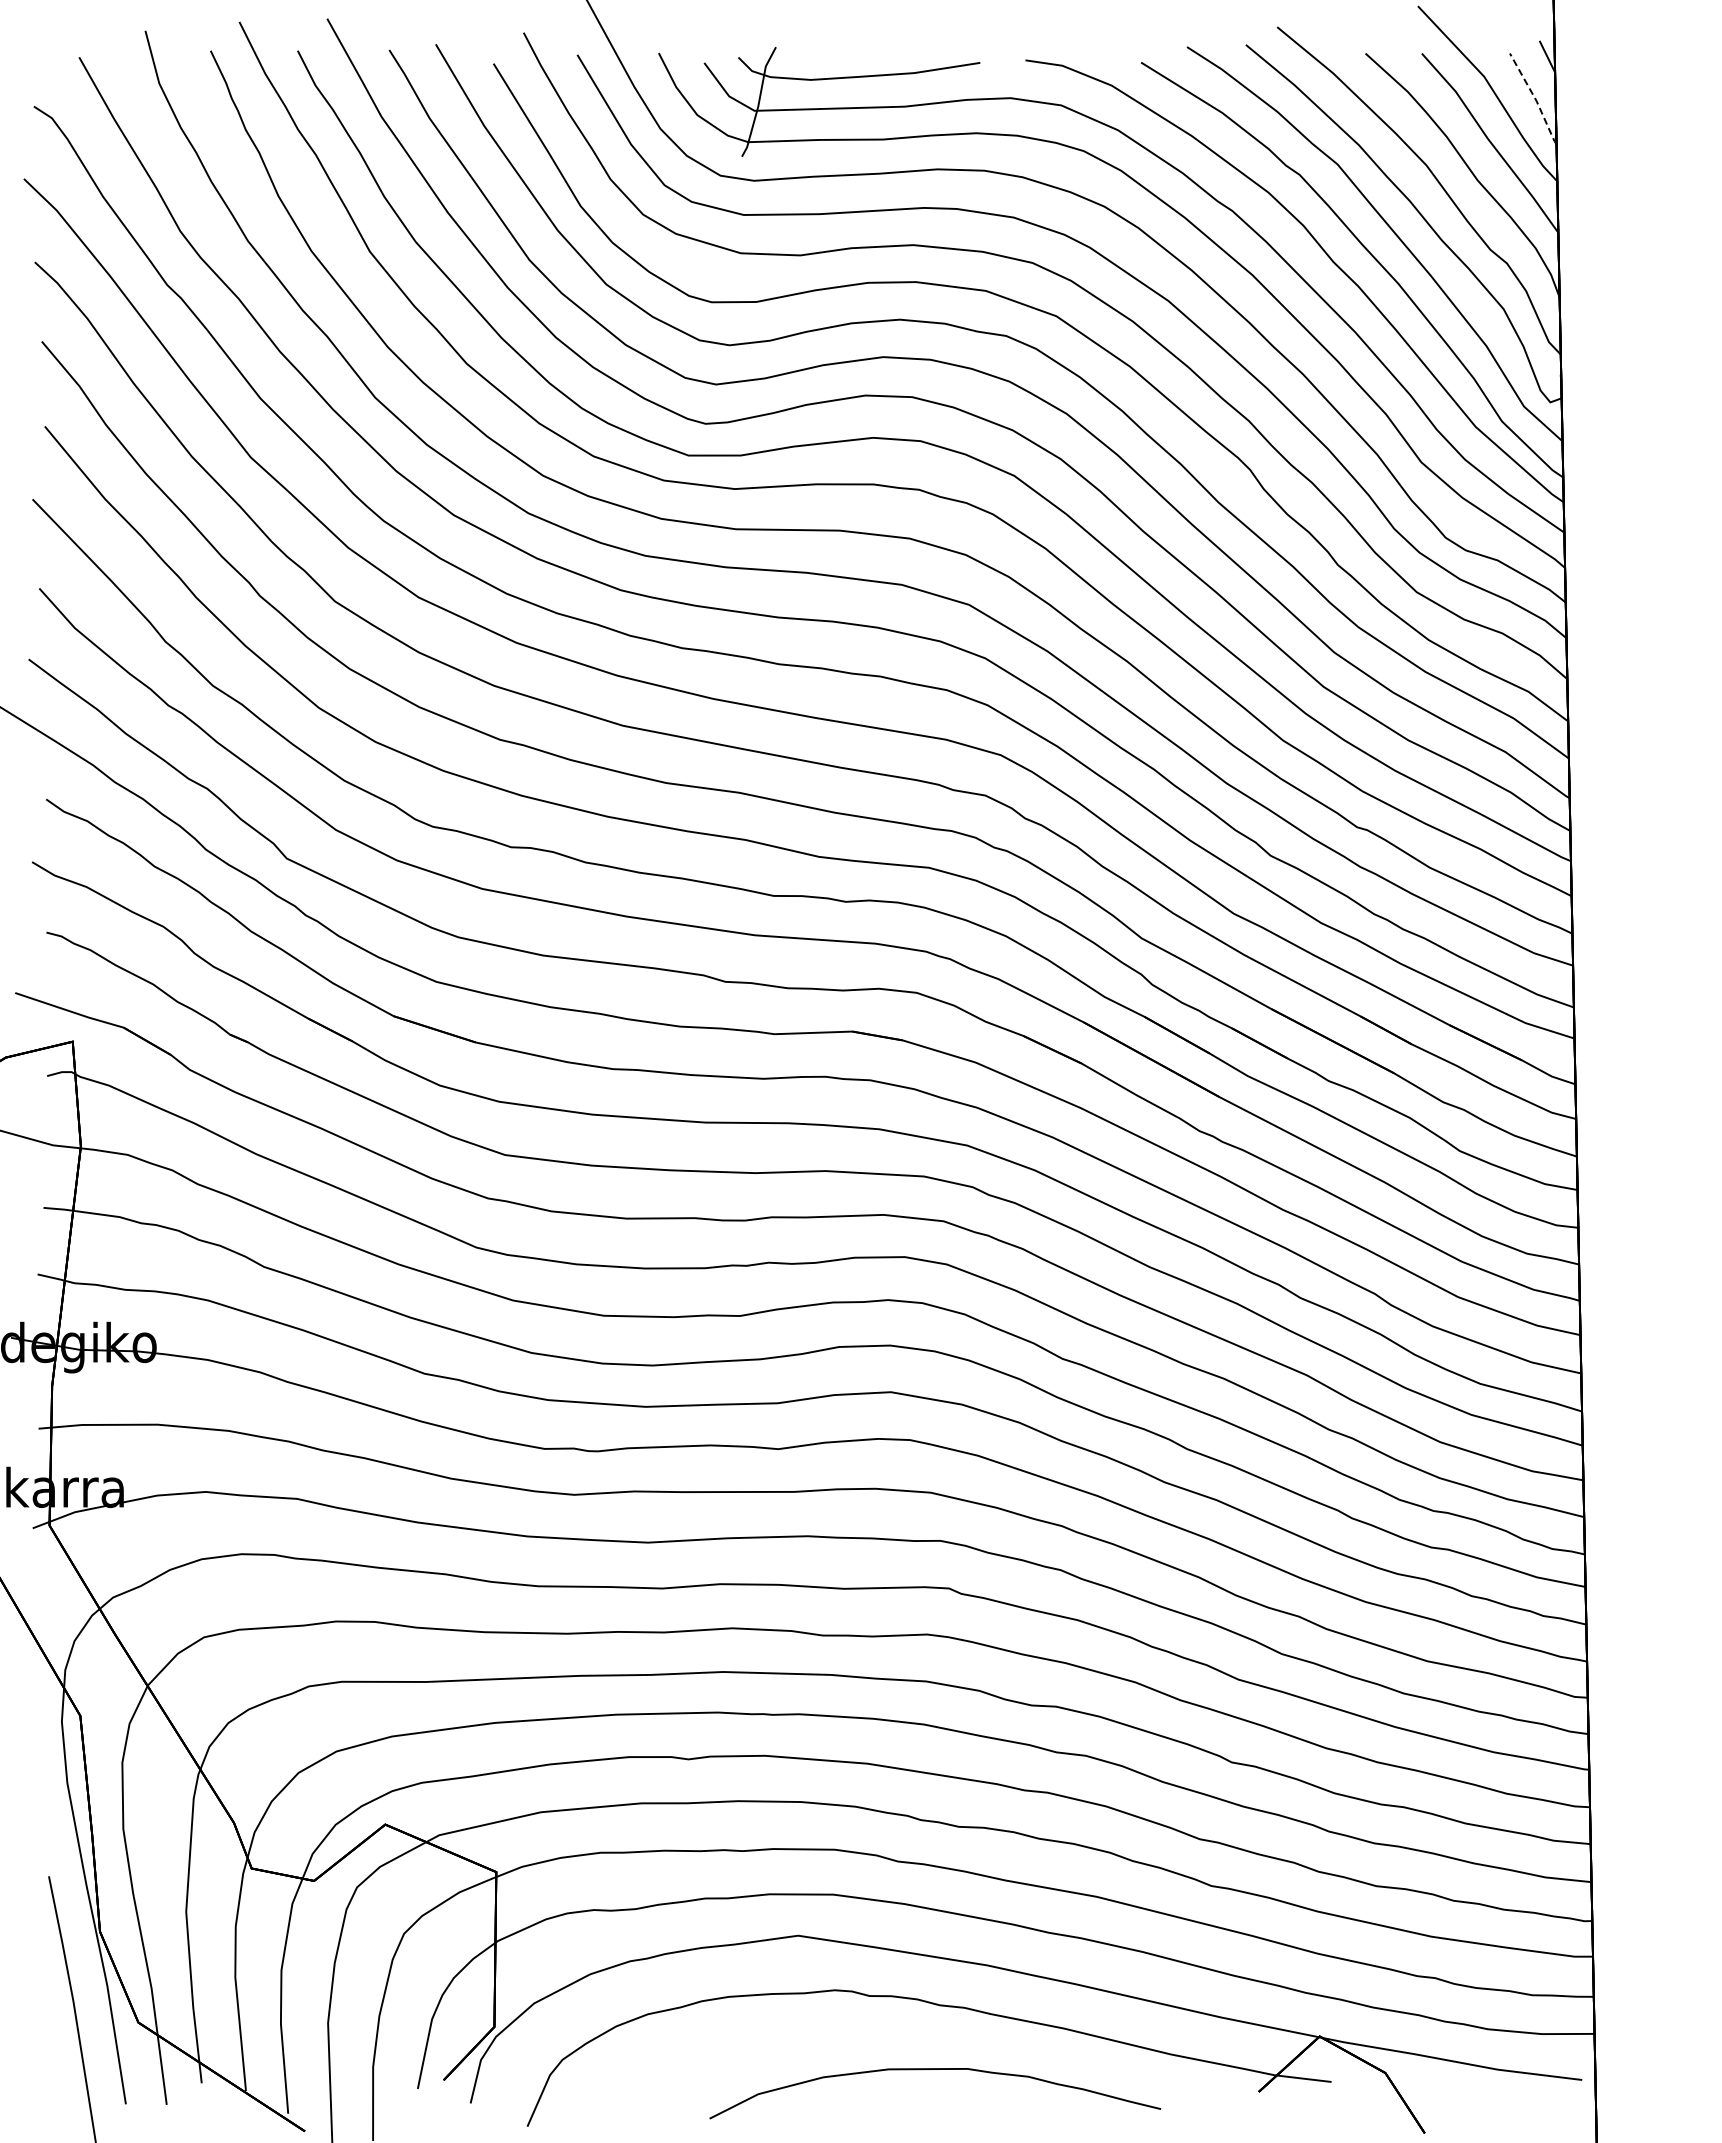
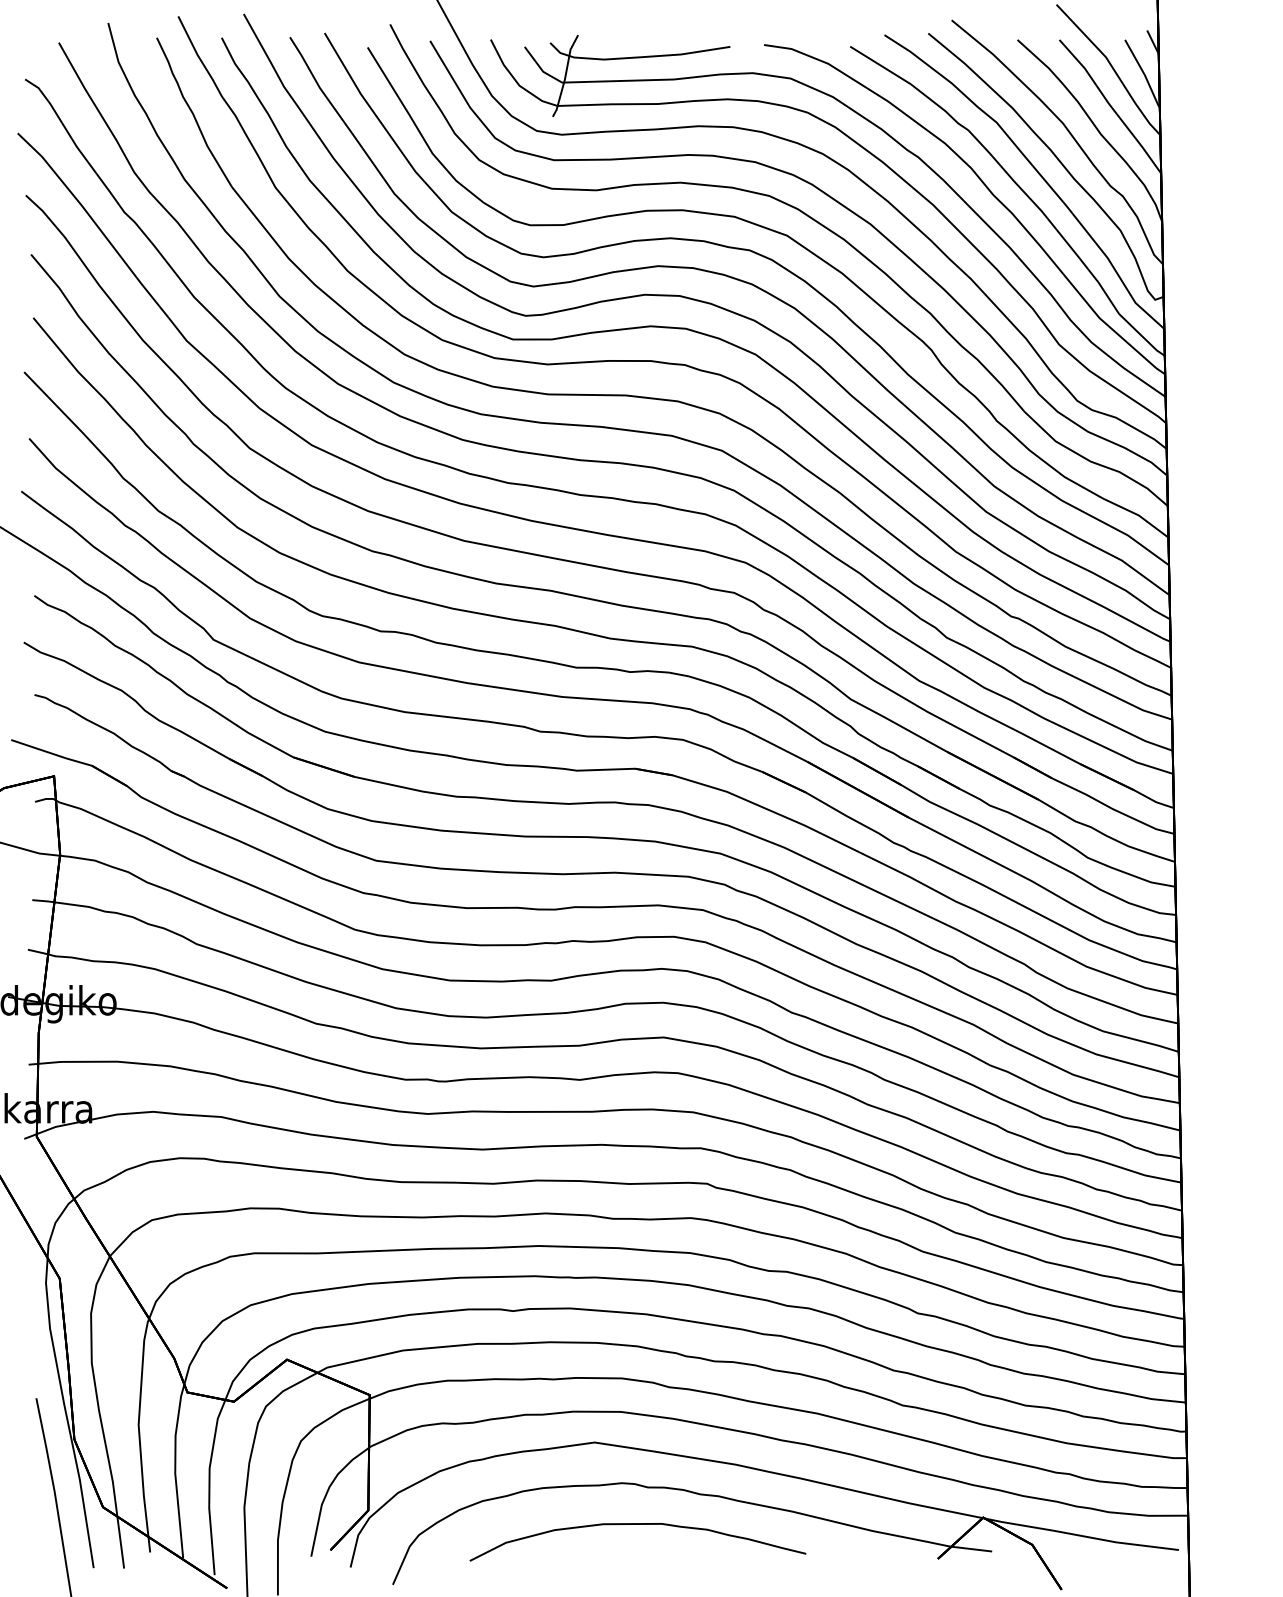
line: (1535, 98) -> (1144, 73), dashed -> solid
curve: (935, 2069) -> (638, 1524), moved

